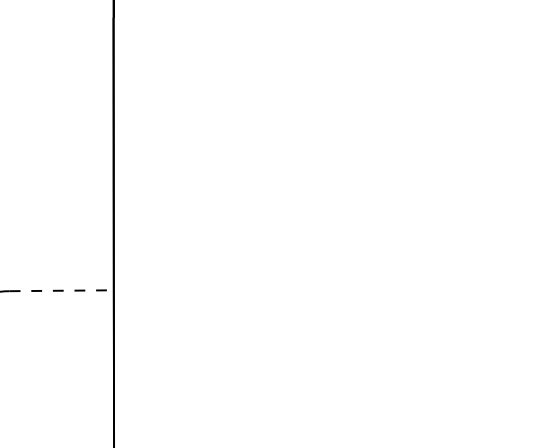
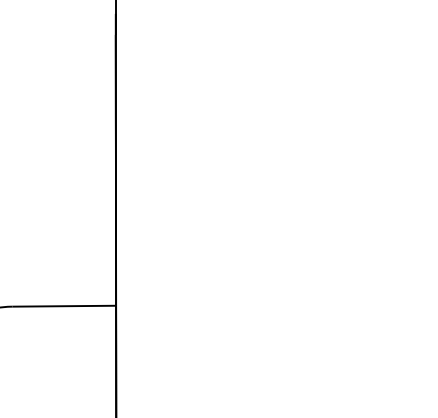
line: (62, 290) -> (65, 305), dashed -> solid

